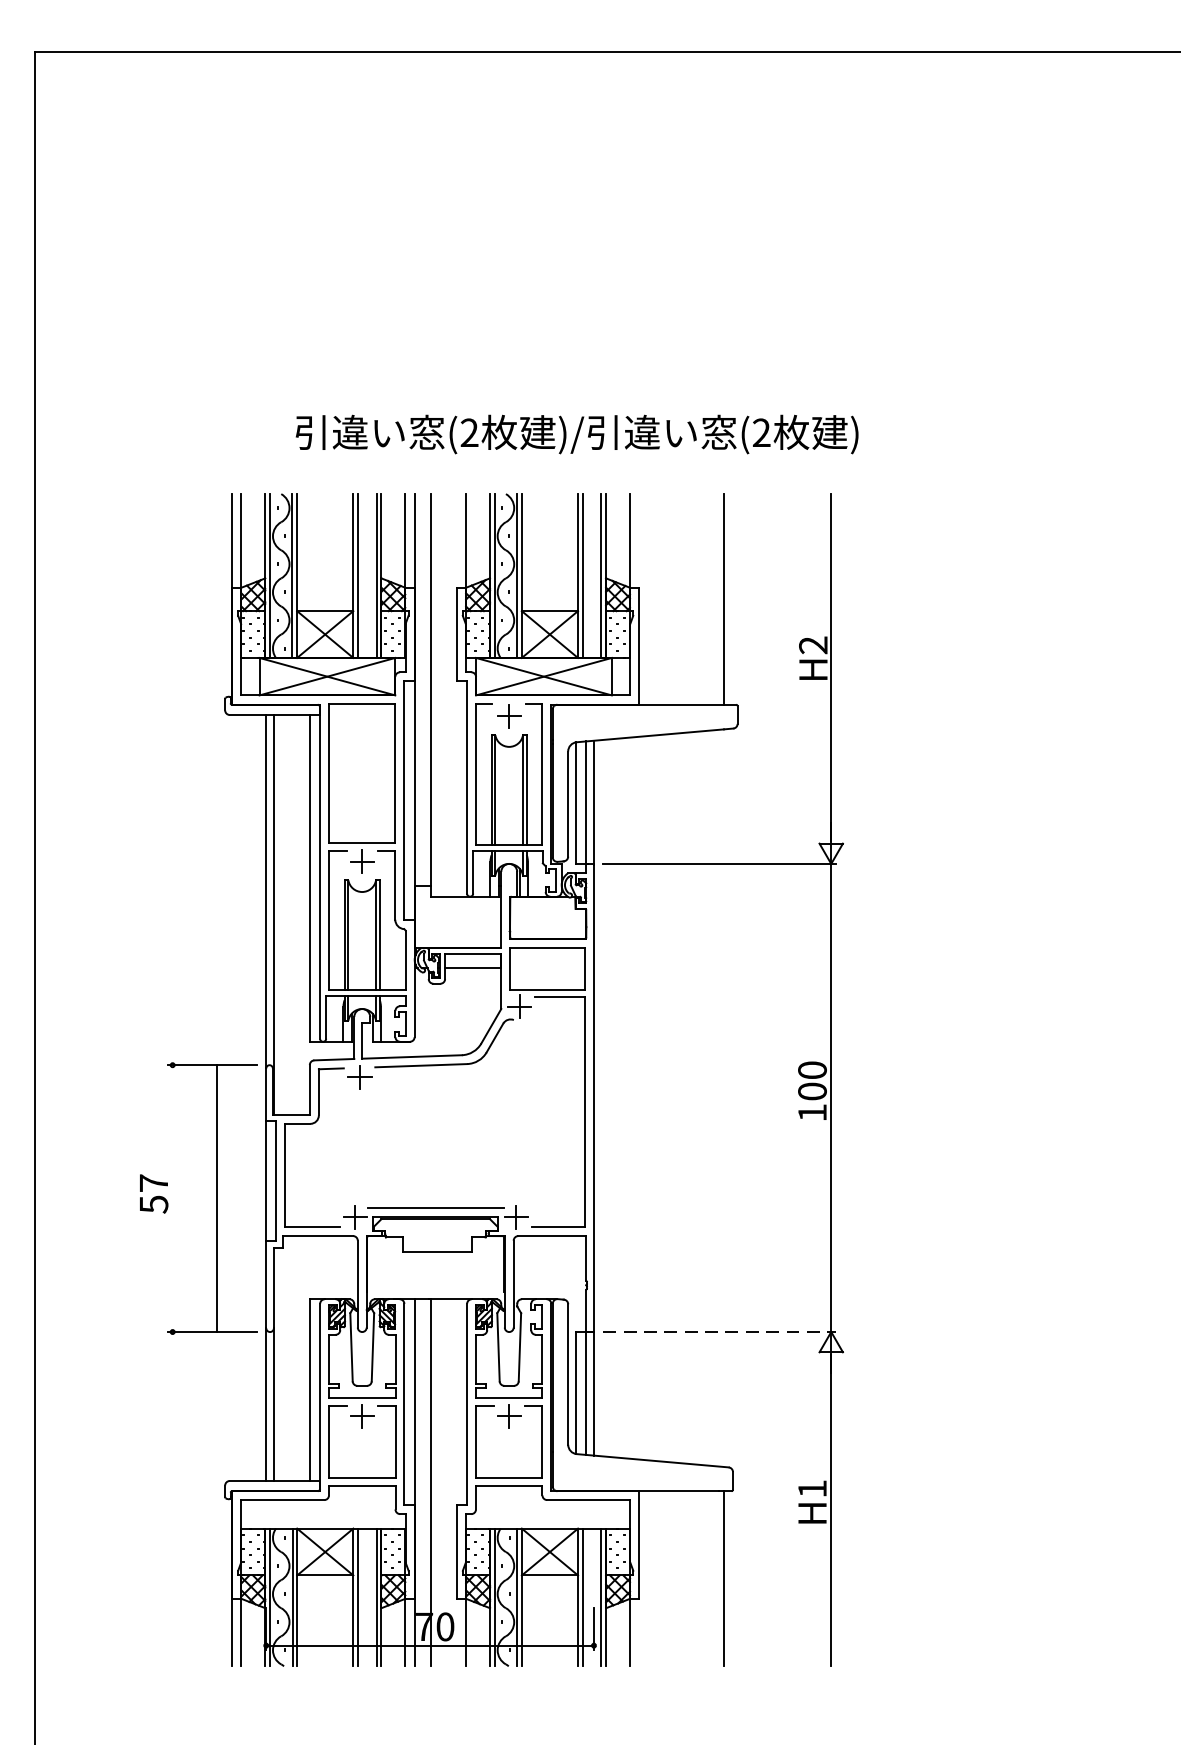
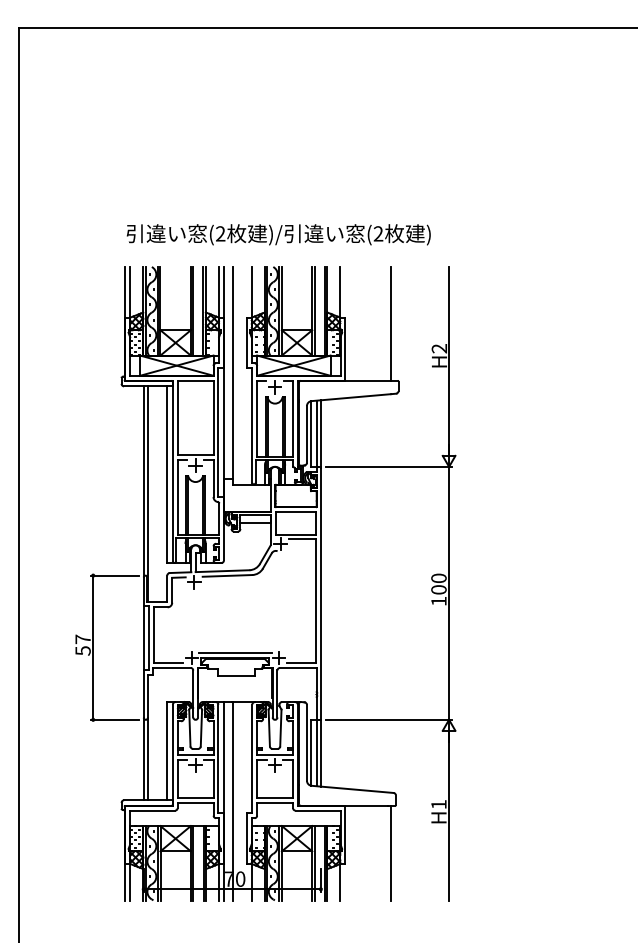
text: (576, 433) -> (278, 234), moved
line: (217, 1198) -> (93, 647), moved
line: (719, 1331) -> (388, 719), dashed -> solid

